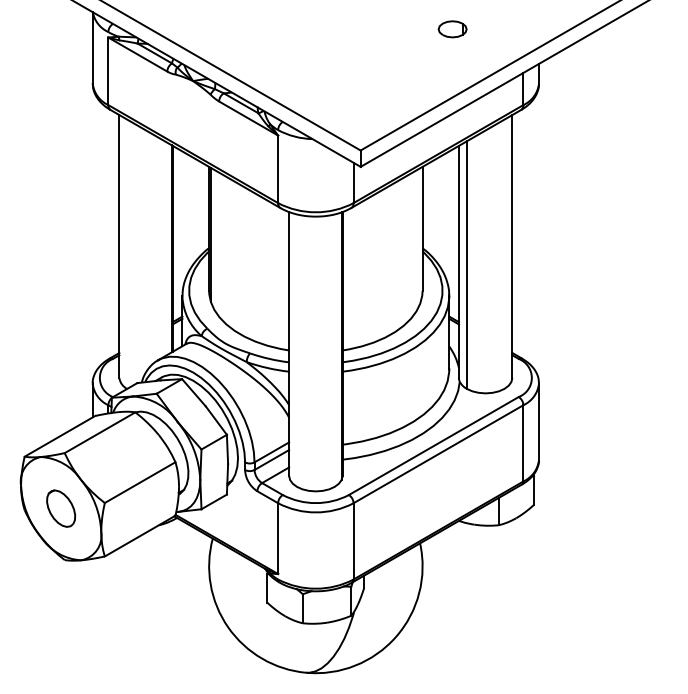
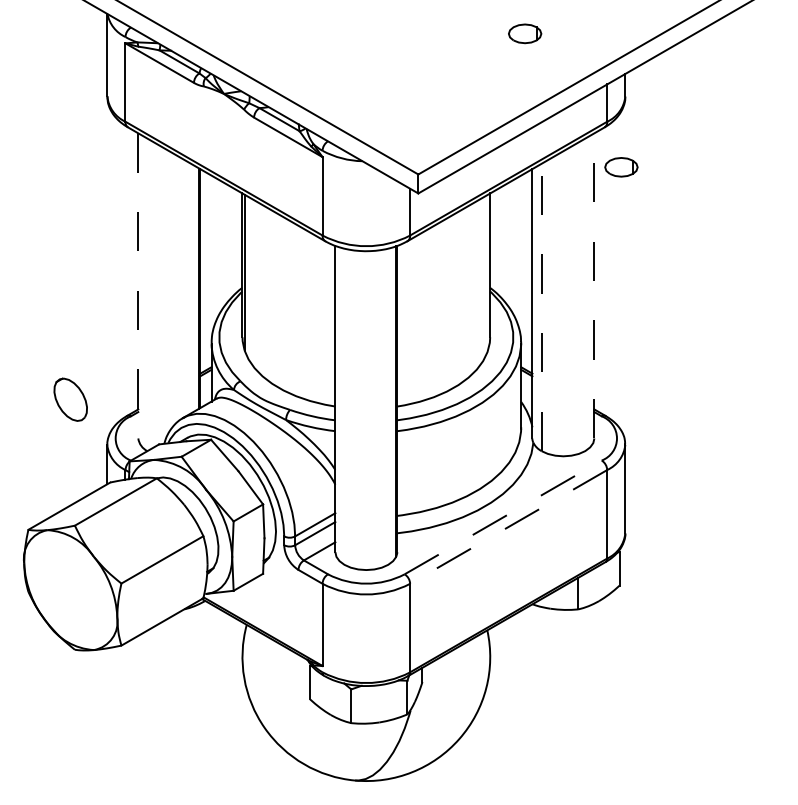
part: (535, 144) -> (621, 167), added
line: (512, 246) -> (594, 285), solid -> dashed
line: (119, 247) -> (138, 287), solid -> dashed
line: (466, 265) -> (541, 307), solid -> dashed
line: (434, 445) -> (504, 516), solid -> dashed
line: (438, 454) -> (508, 527), solid -> dashed
part: (61, 508) -> (71, 399), moved

